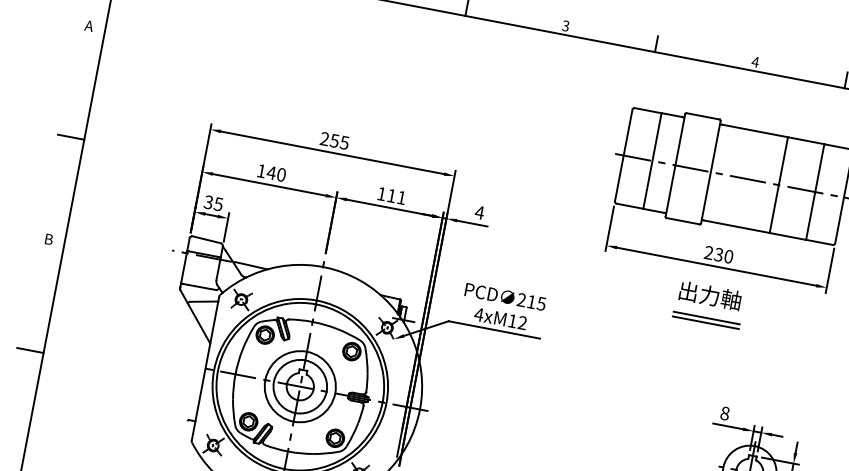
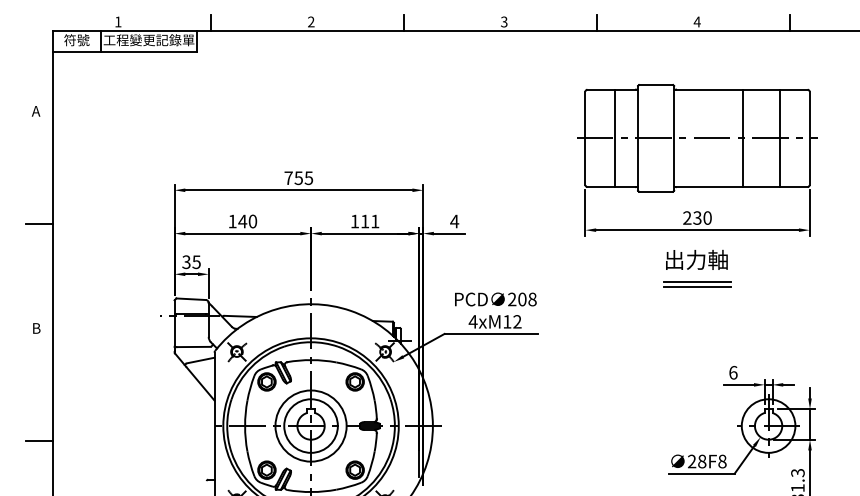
text: (324, 138) -> (288, 177), 255 -> 755
text: (536, 302) -> (527, 299), 215 -> 208
text: (725, 413) -> (733, 372), 8 -> 6

